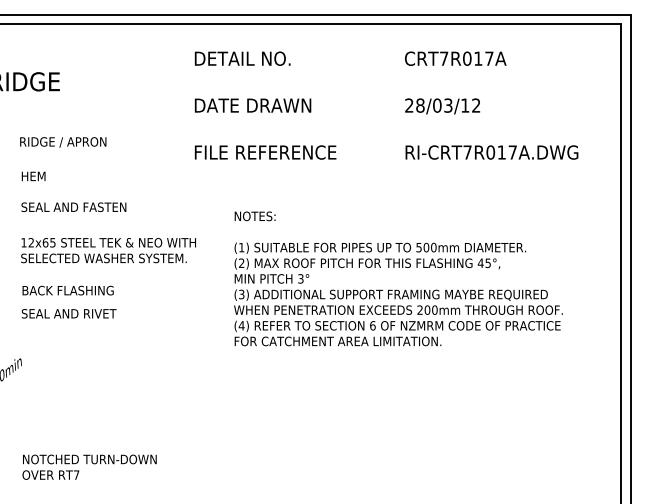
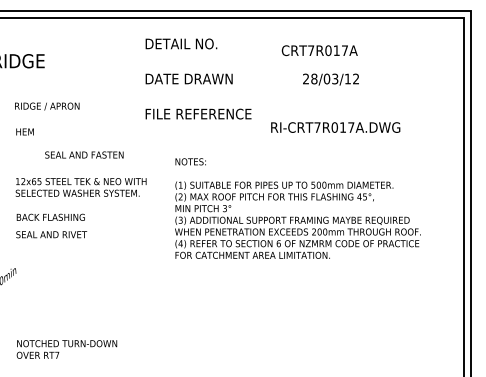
text: (455, 58) -> (319, 50), moved
text: (491, 152) -> (335, 127), moved
text: (73, 206) -> (84, 154), moved

